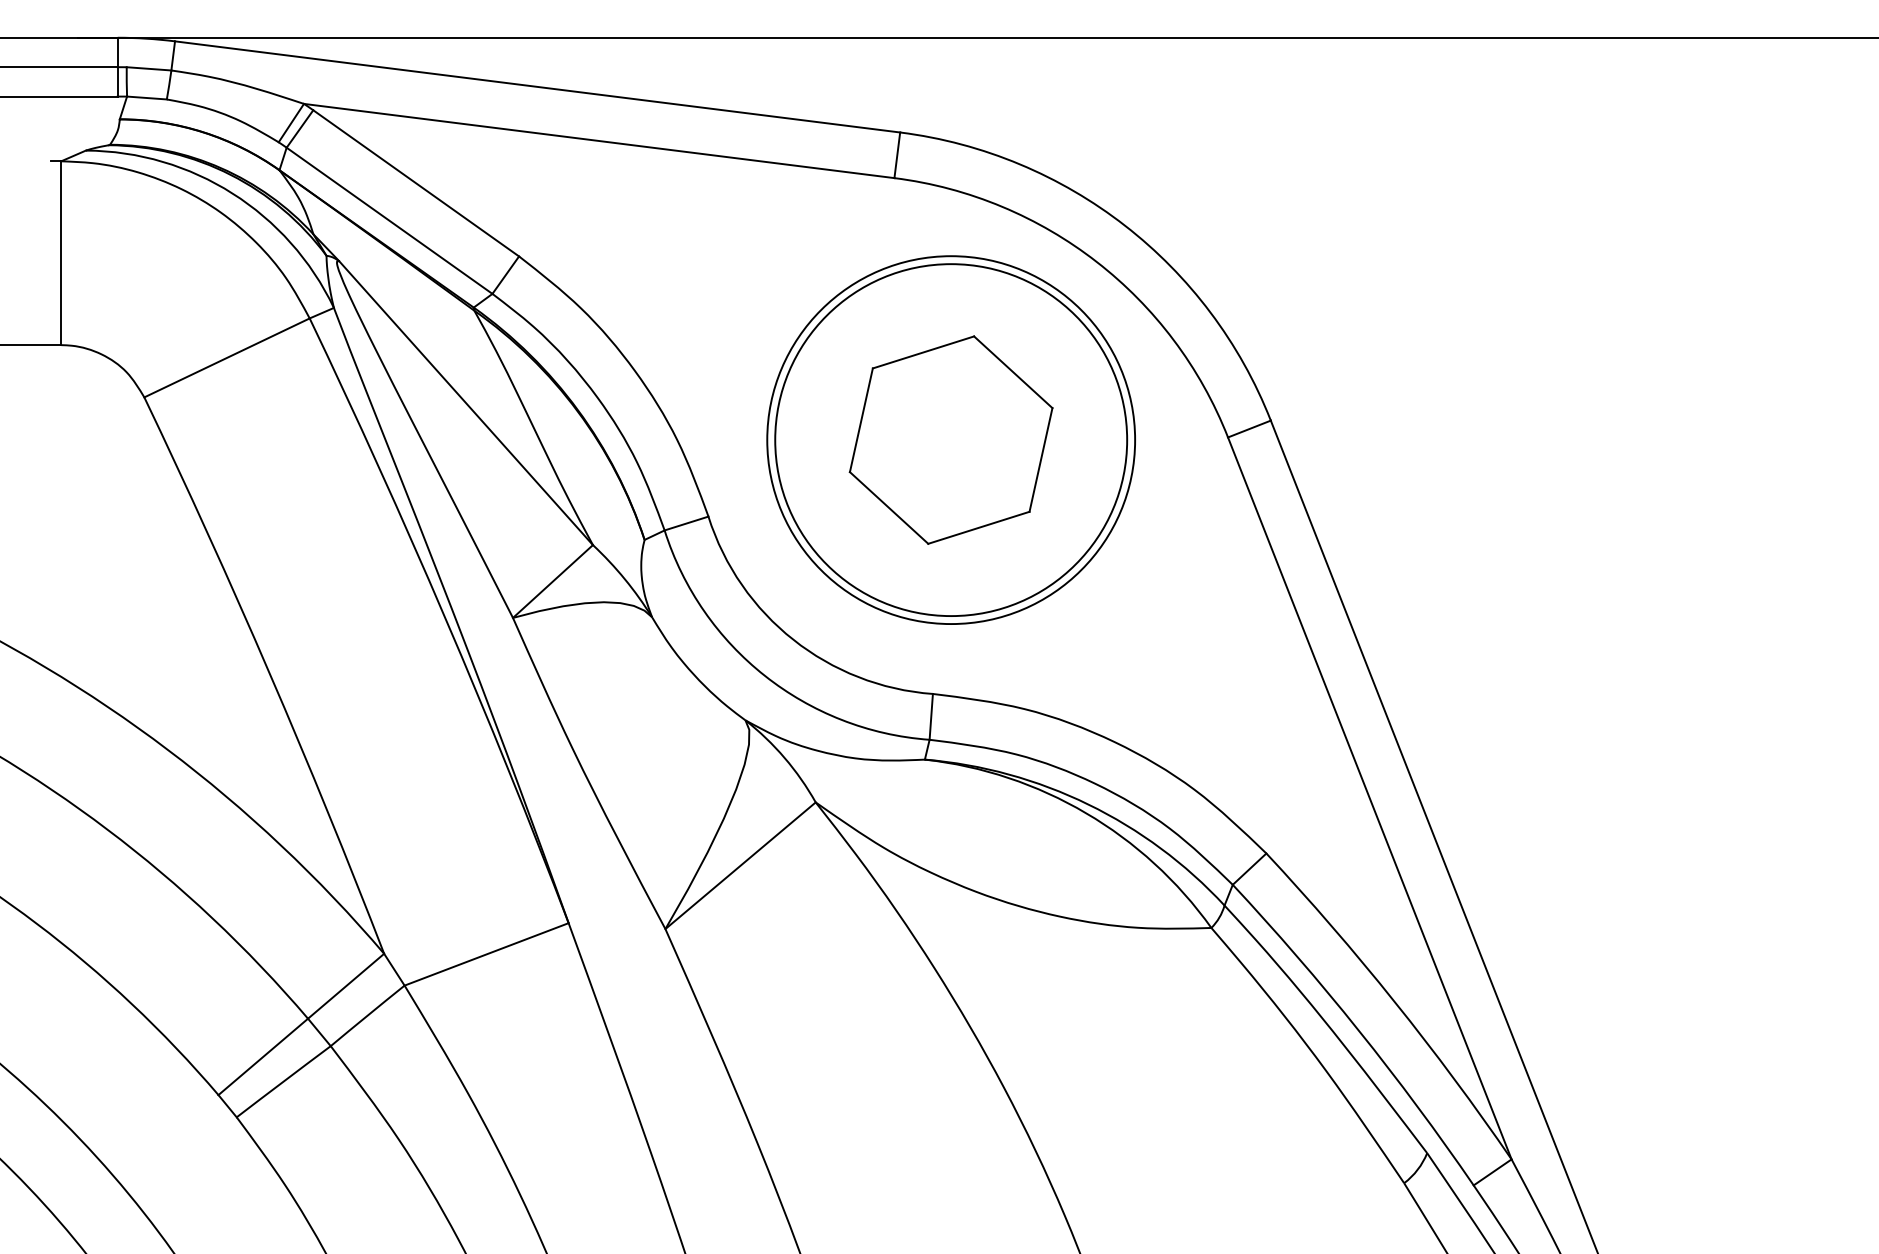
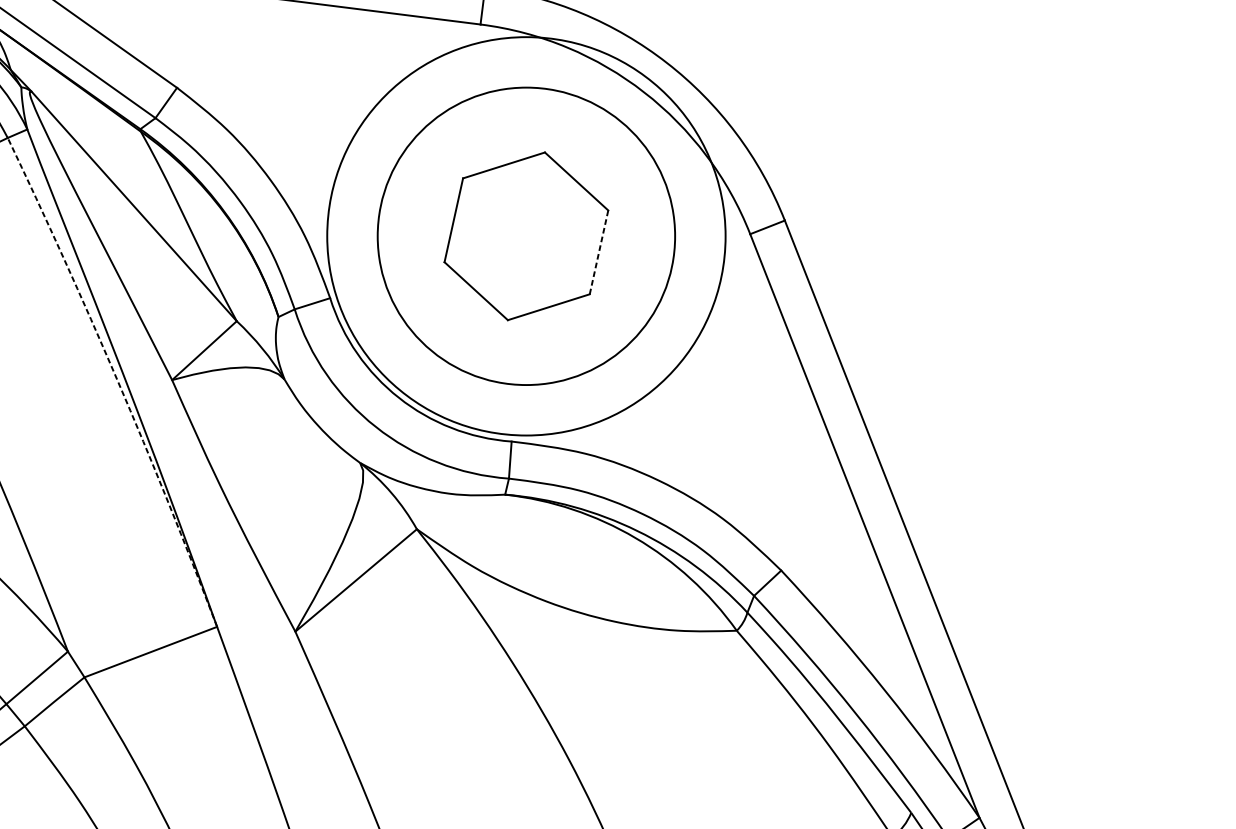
circle: (951, 440) -> (526, 236), size x1.4
line: (1041, 459) -> (599, 252), solid -> dashed
arc: (445, 618) -> (117, 380), solid -> dashed

